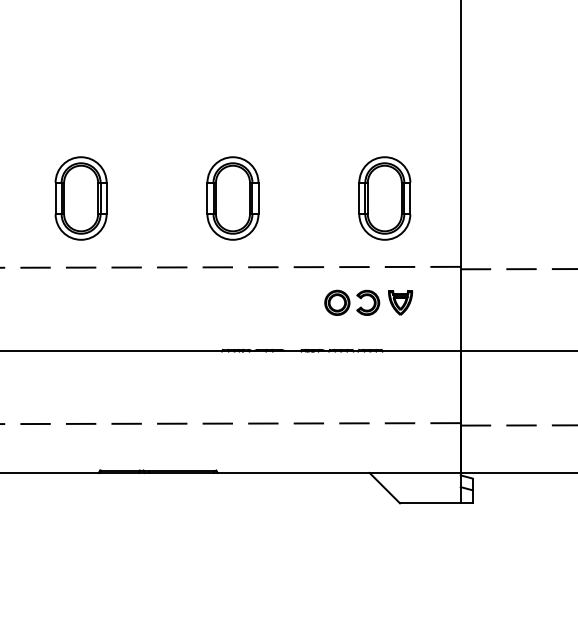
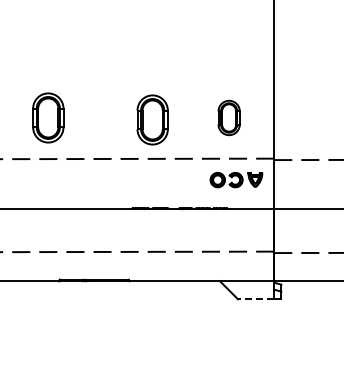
part: (232, 197) -> (152, 119), moved
part: (385, 197) -> (229, 117), size x0.7
part: (368, 303) -> (236, 180), moved
line: (429, 503) -> (255, 299), solid -> dashed

